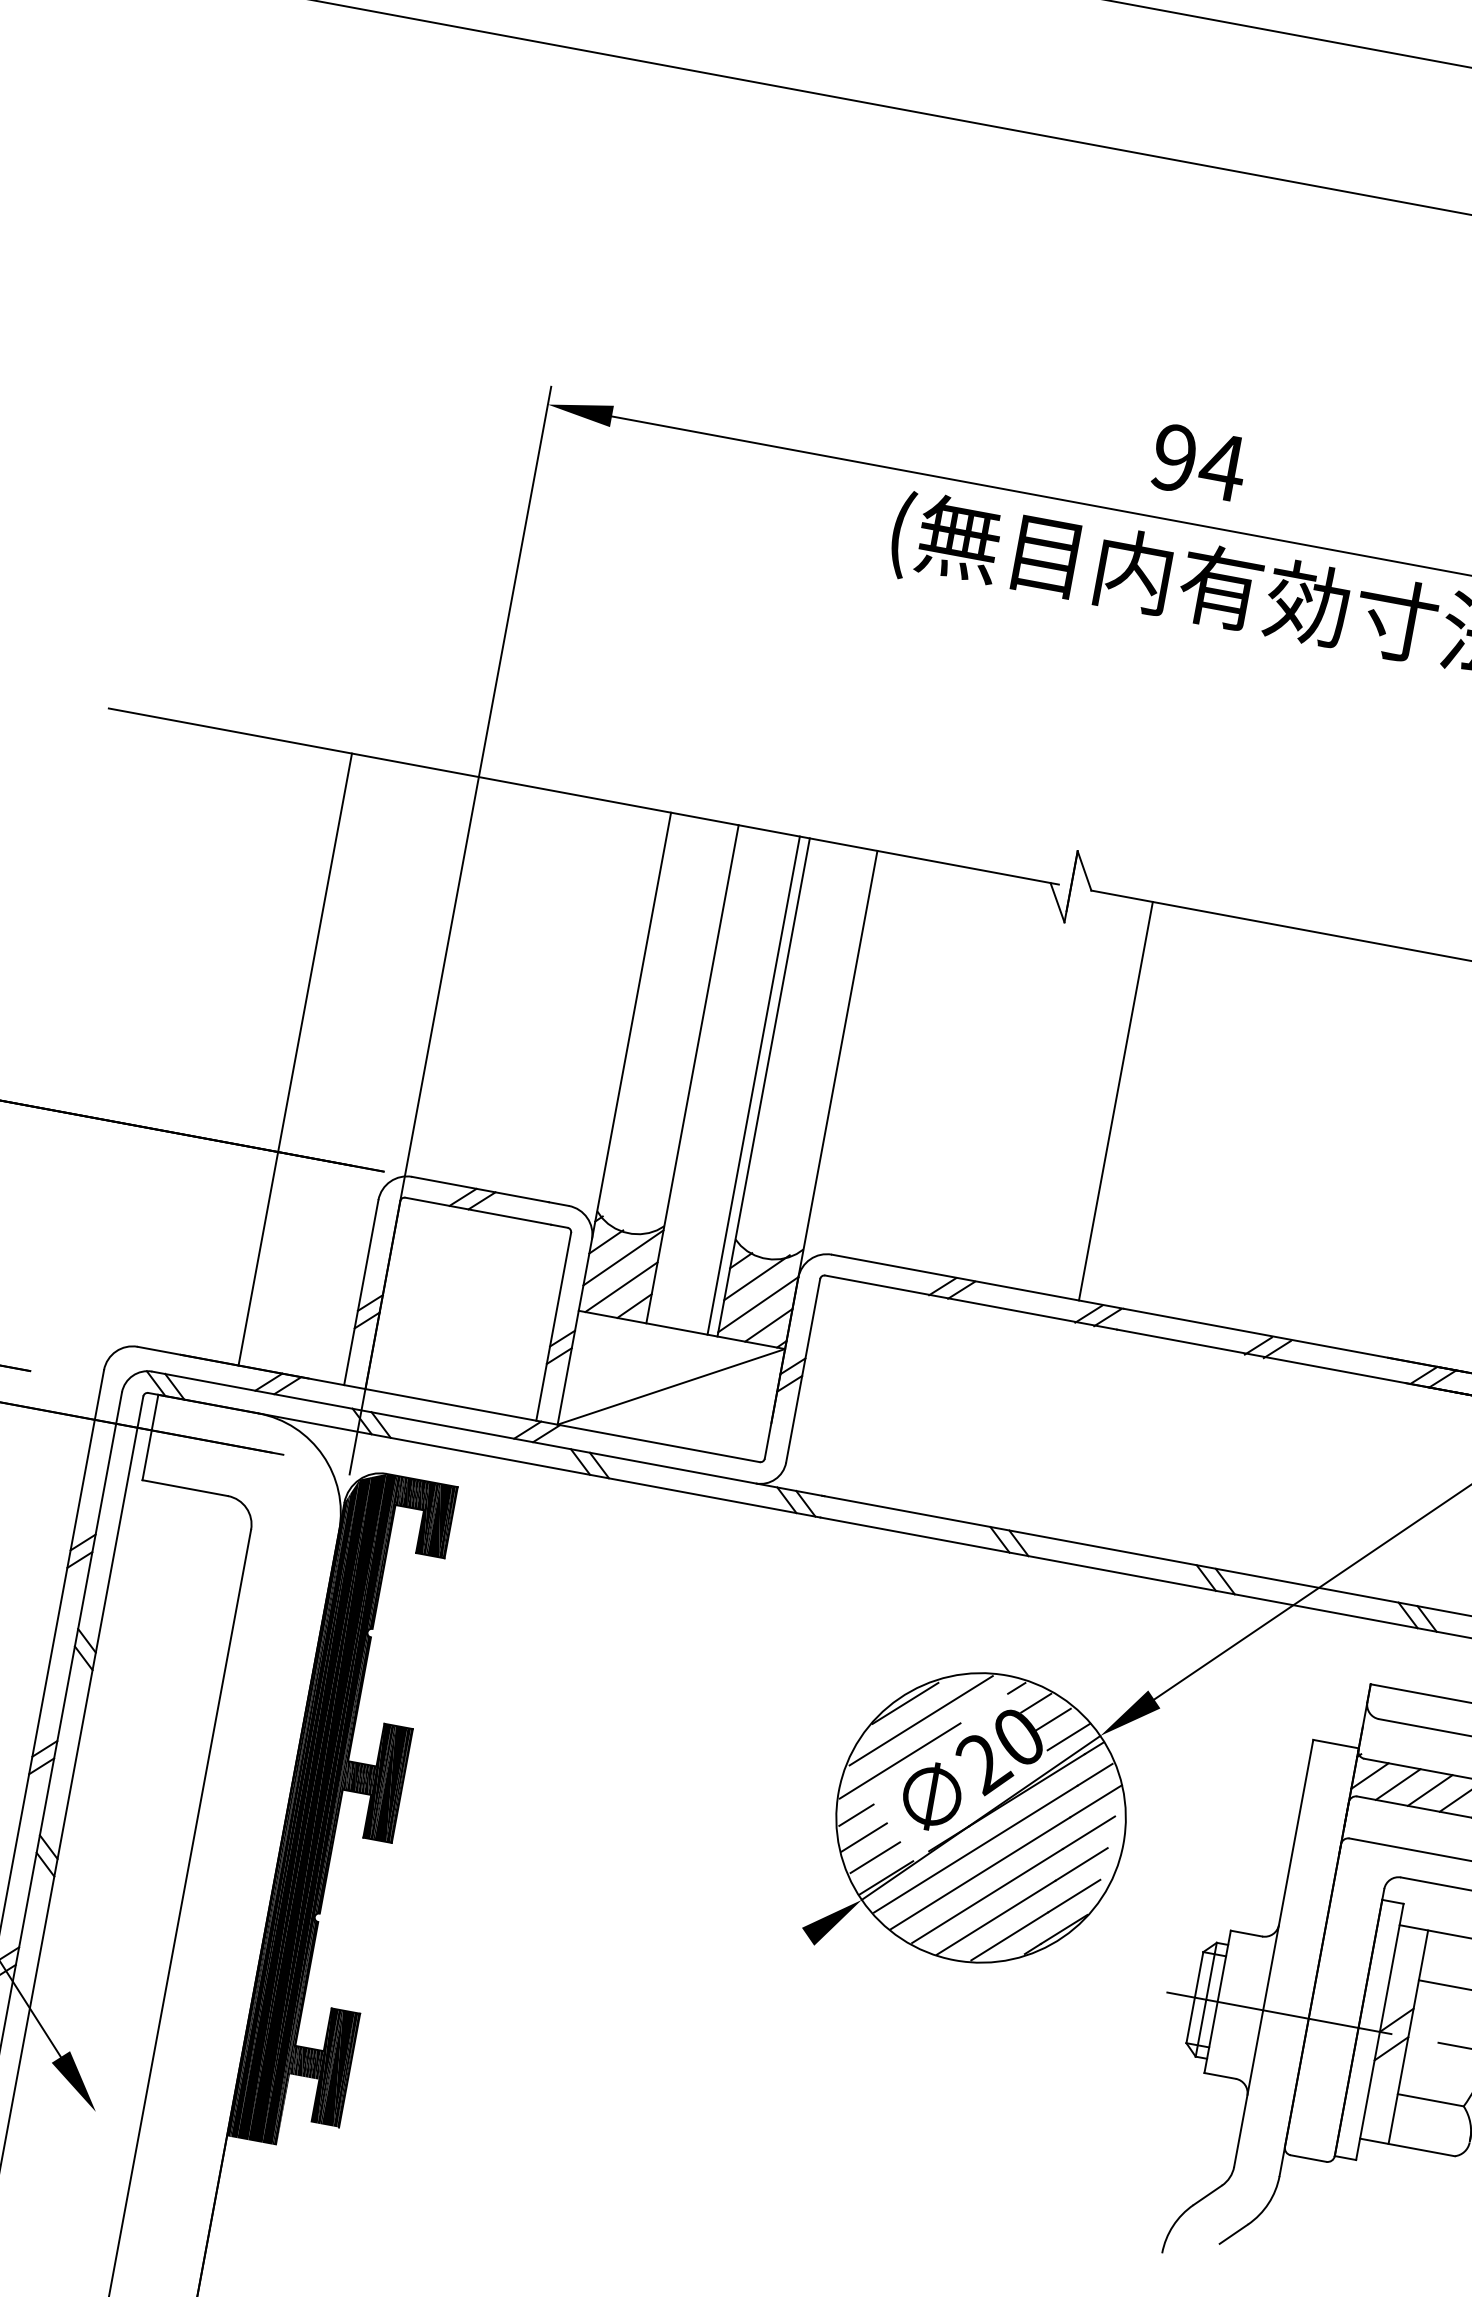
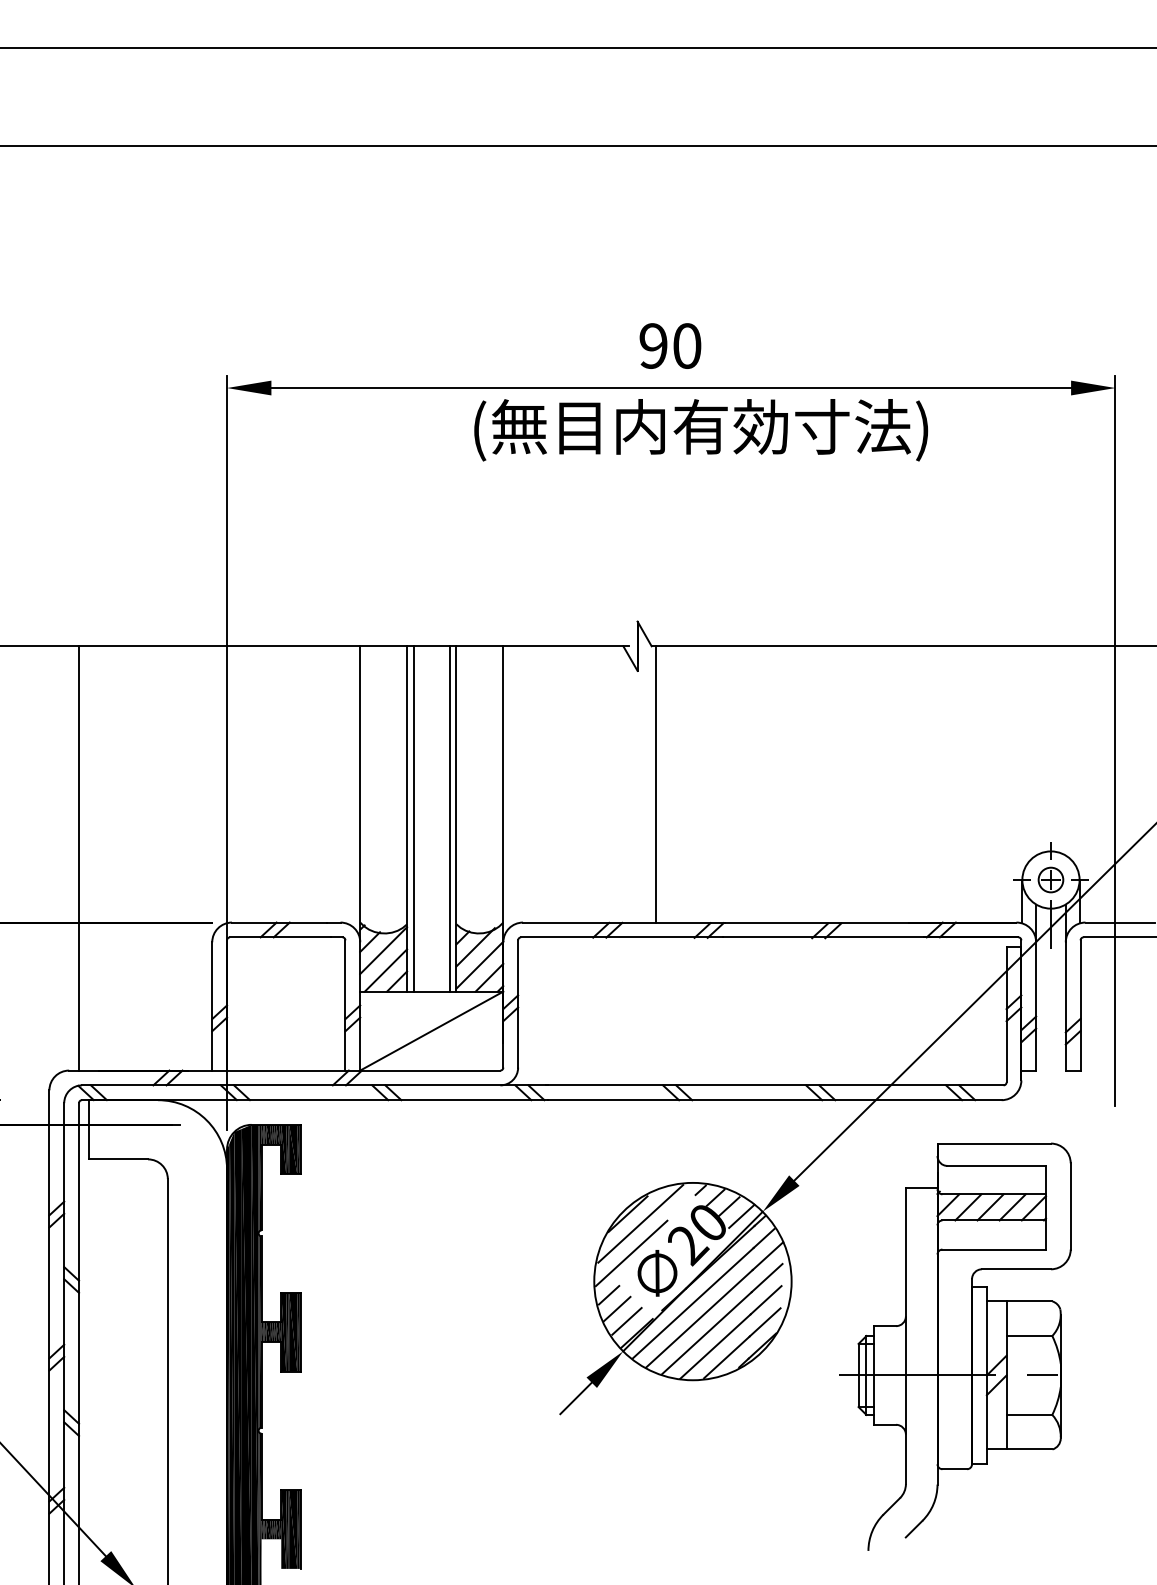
text: (1222, 466) -> (686, 345), 94 -> 90
line: (295, 1059) -> (79, 858), moved
line: (703, 1075) -> (414, 818), added
line: (1116, 1101) -> (656, 784), moved
line: (780, 1955) -> (575, 1398), added

